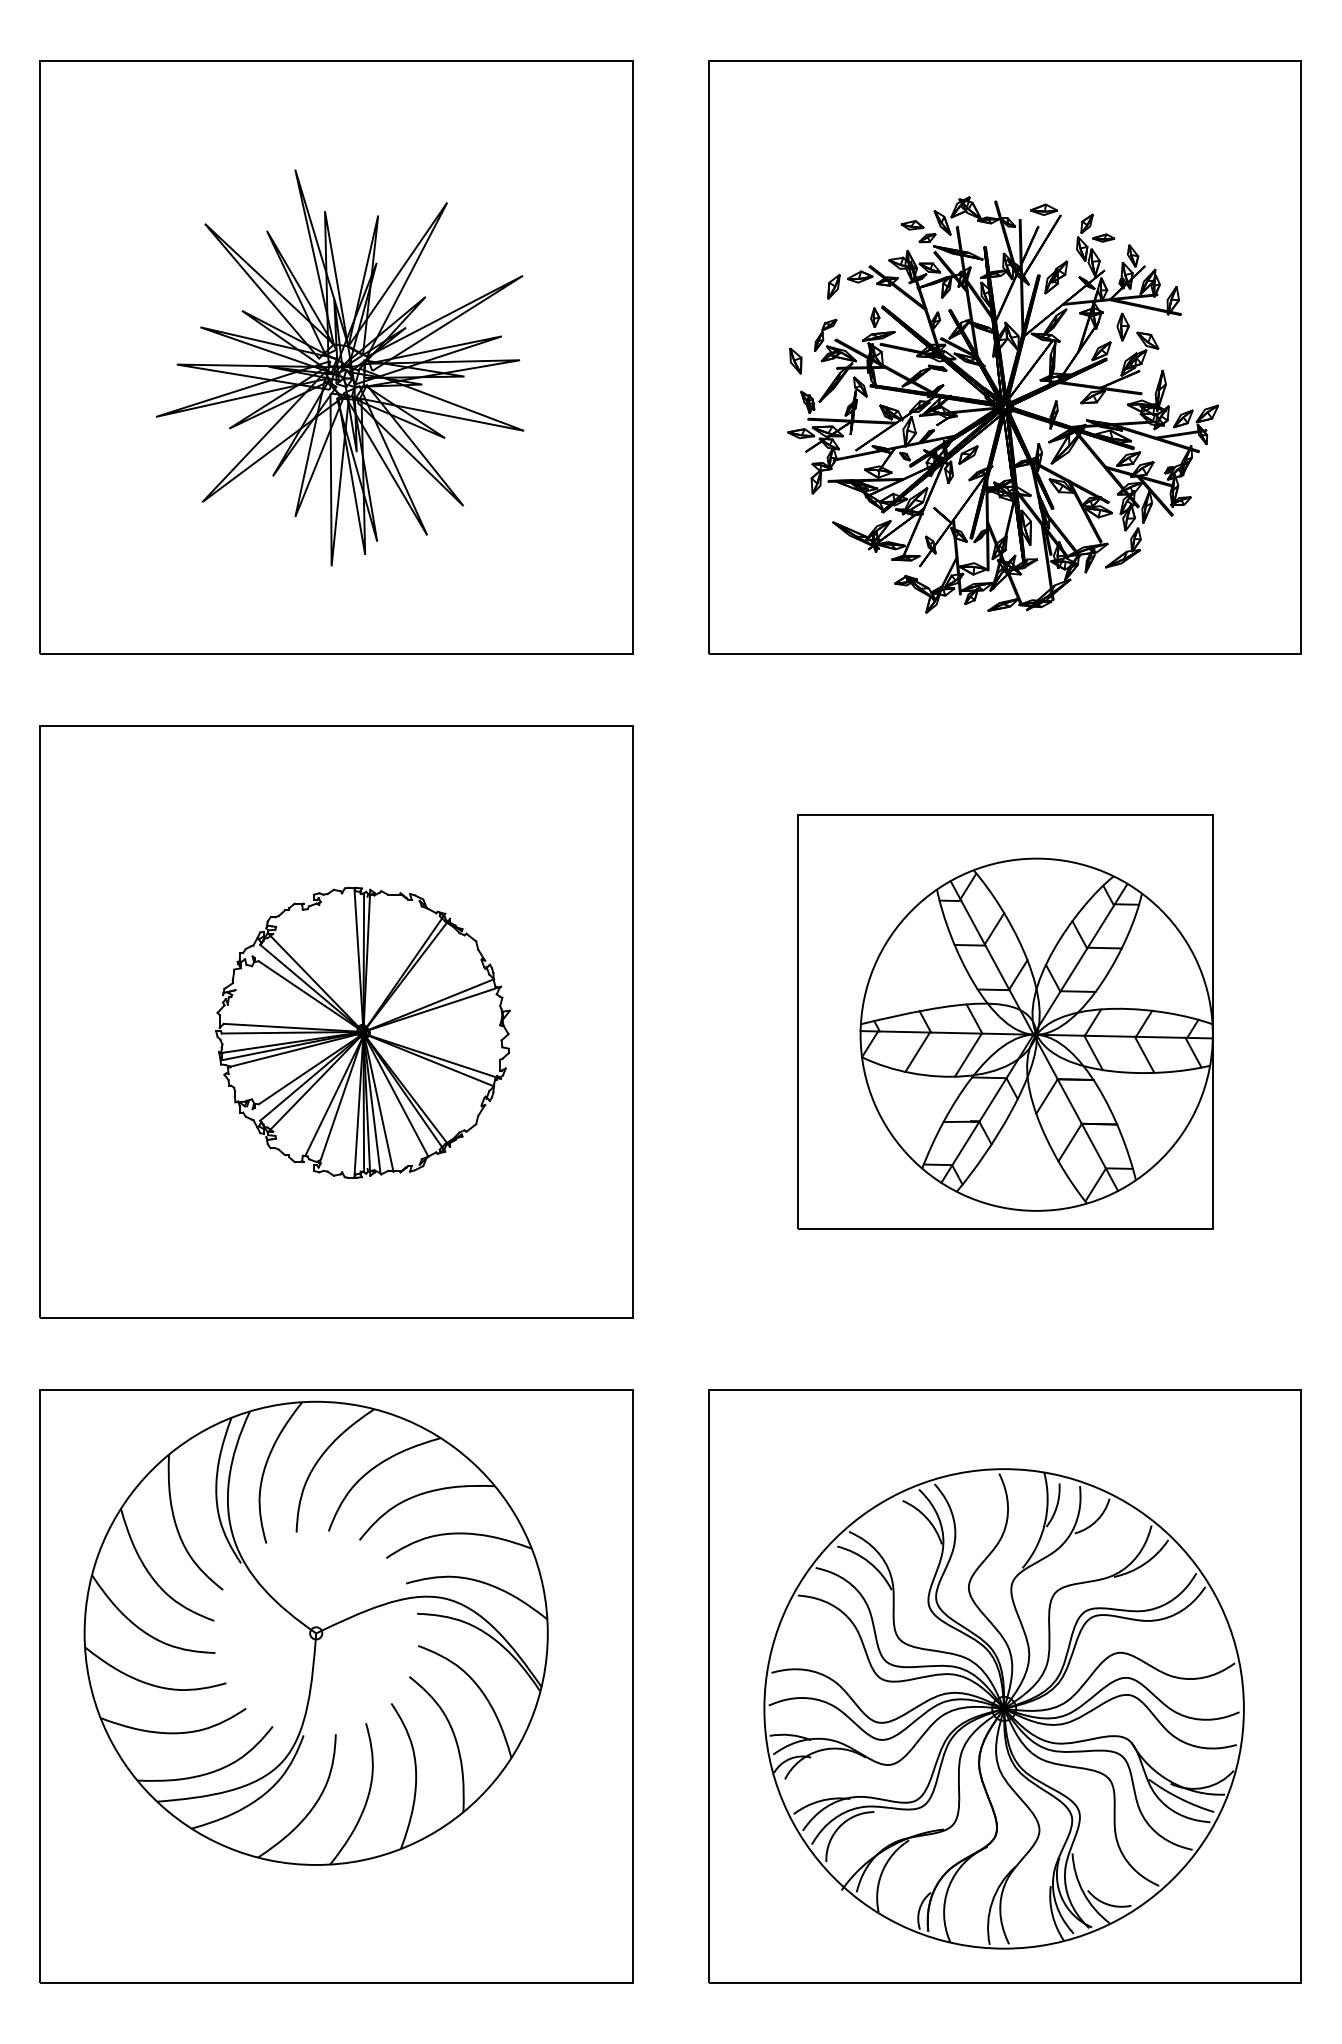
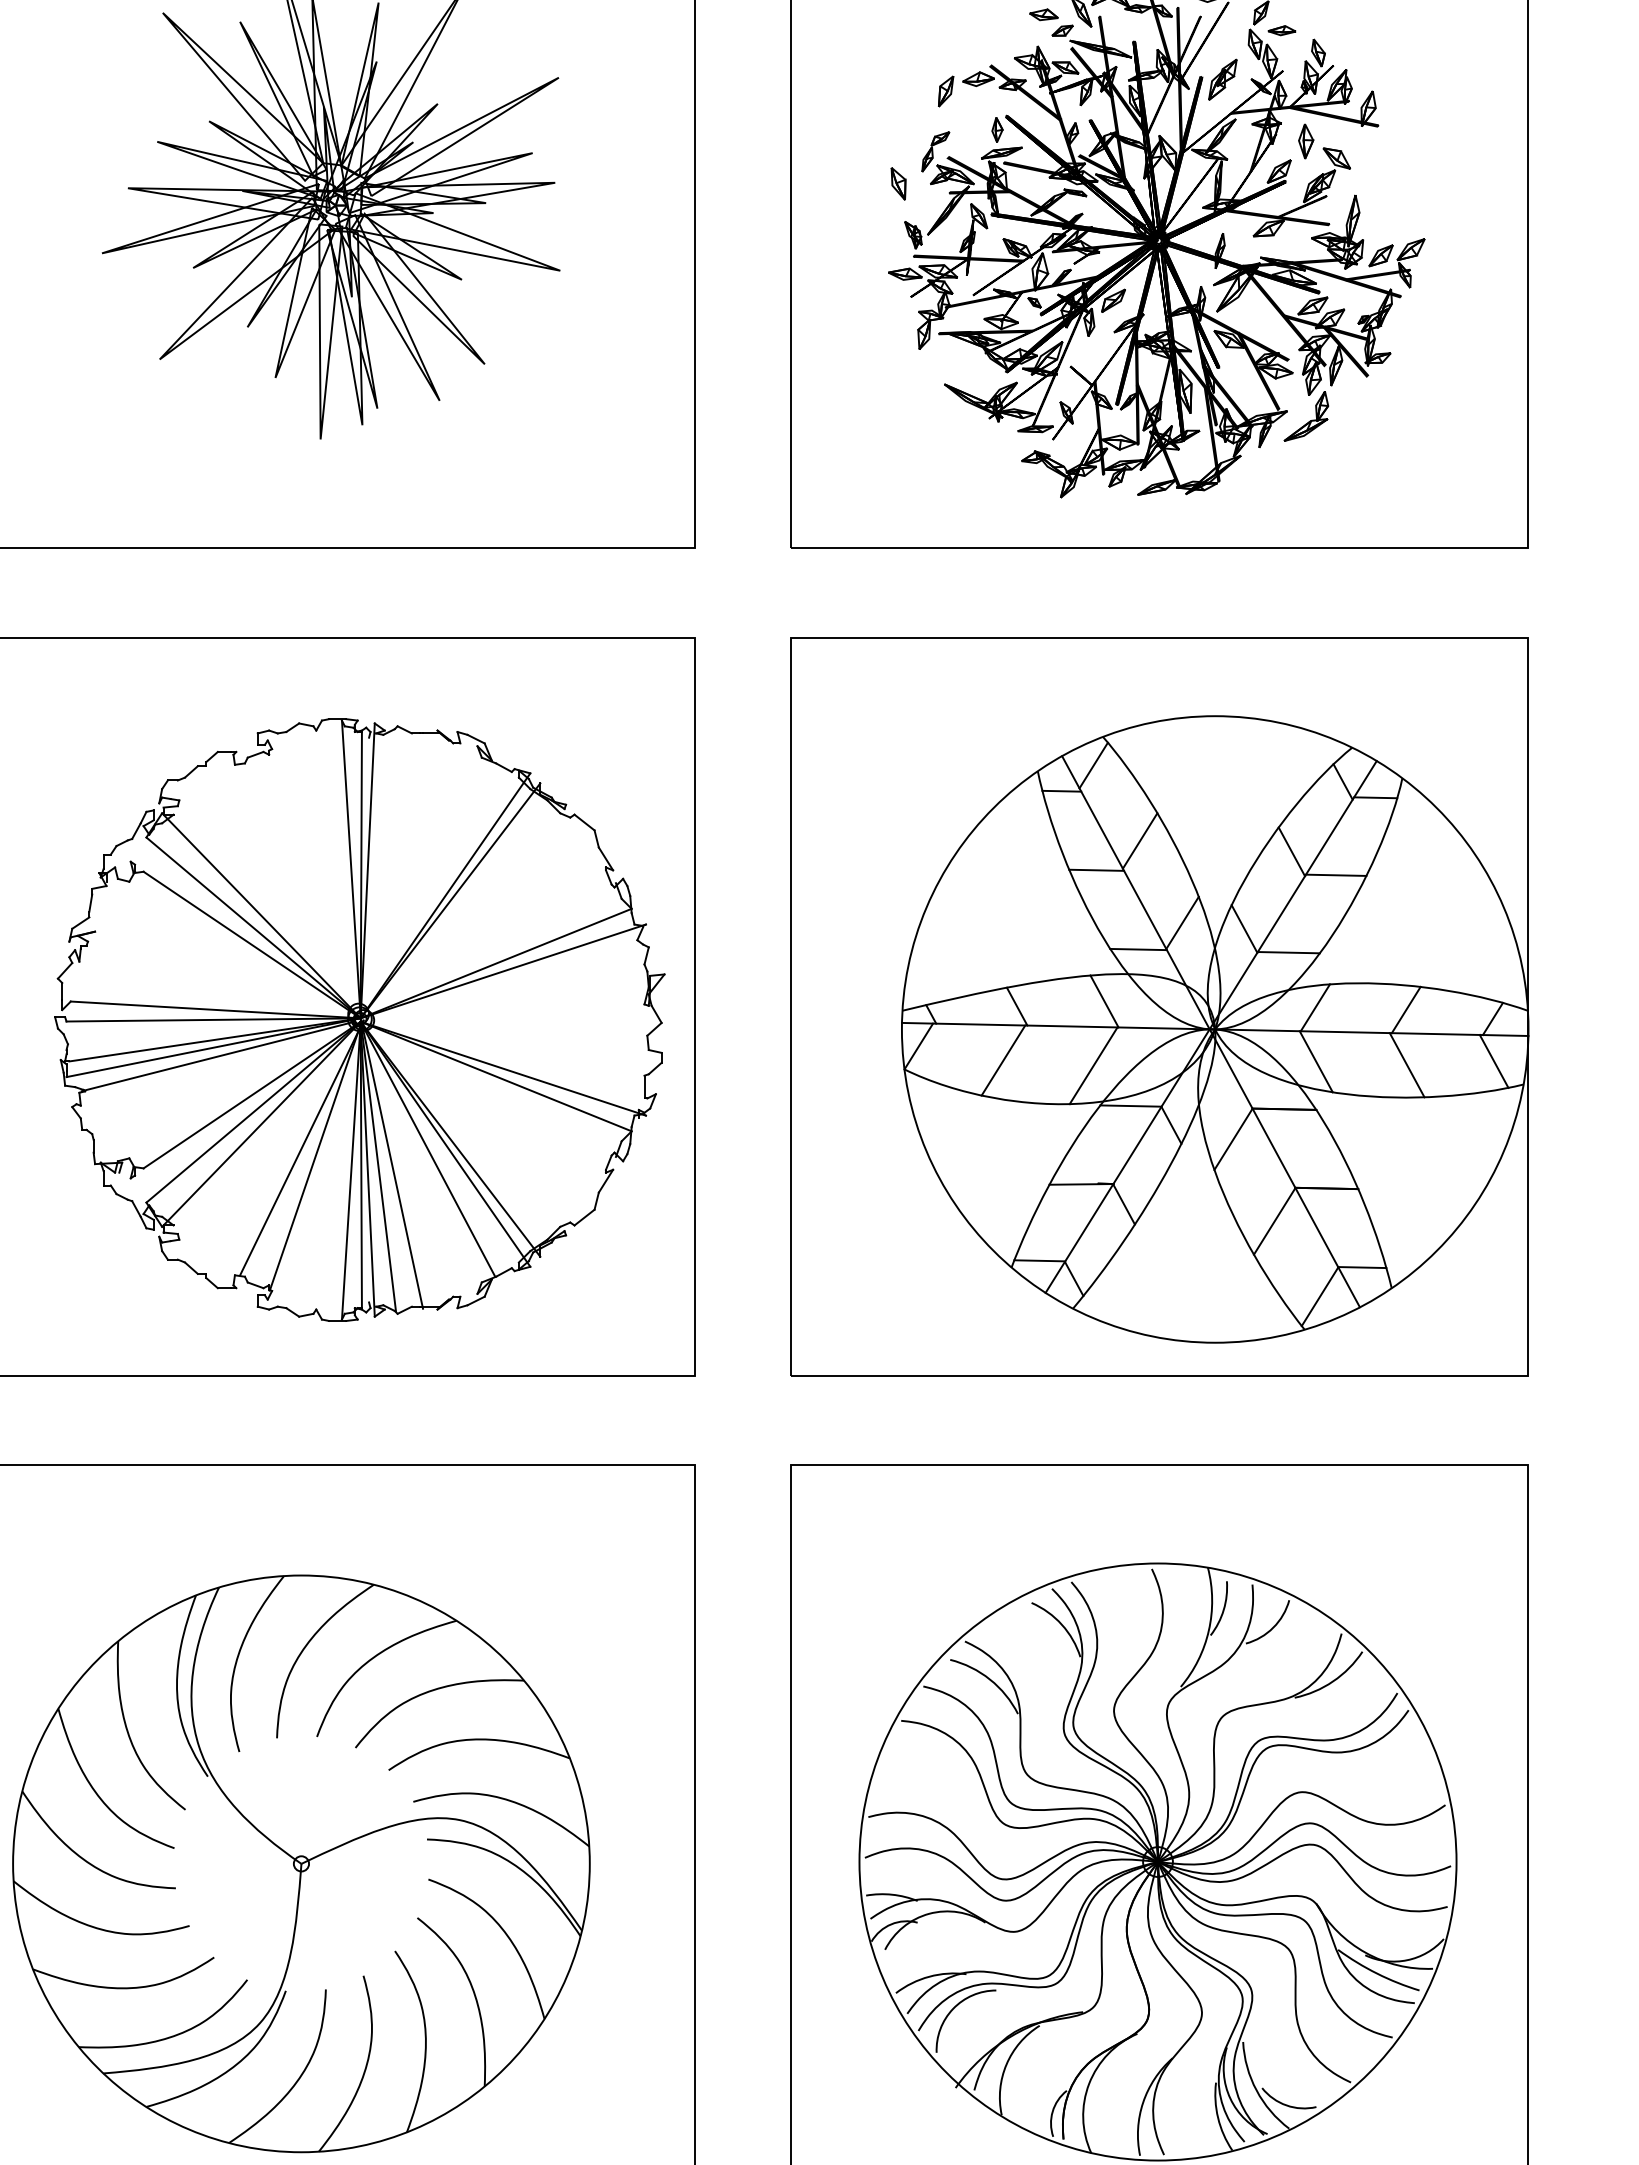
part: (1005, 1021) -> (1159, 1006), size x1.43
part: (362, 1032) -> (359, 1019), size x1.67
part: (315, 1632) -> (300, 1862), moved

